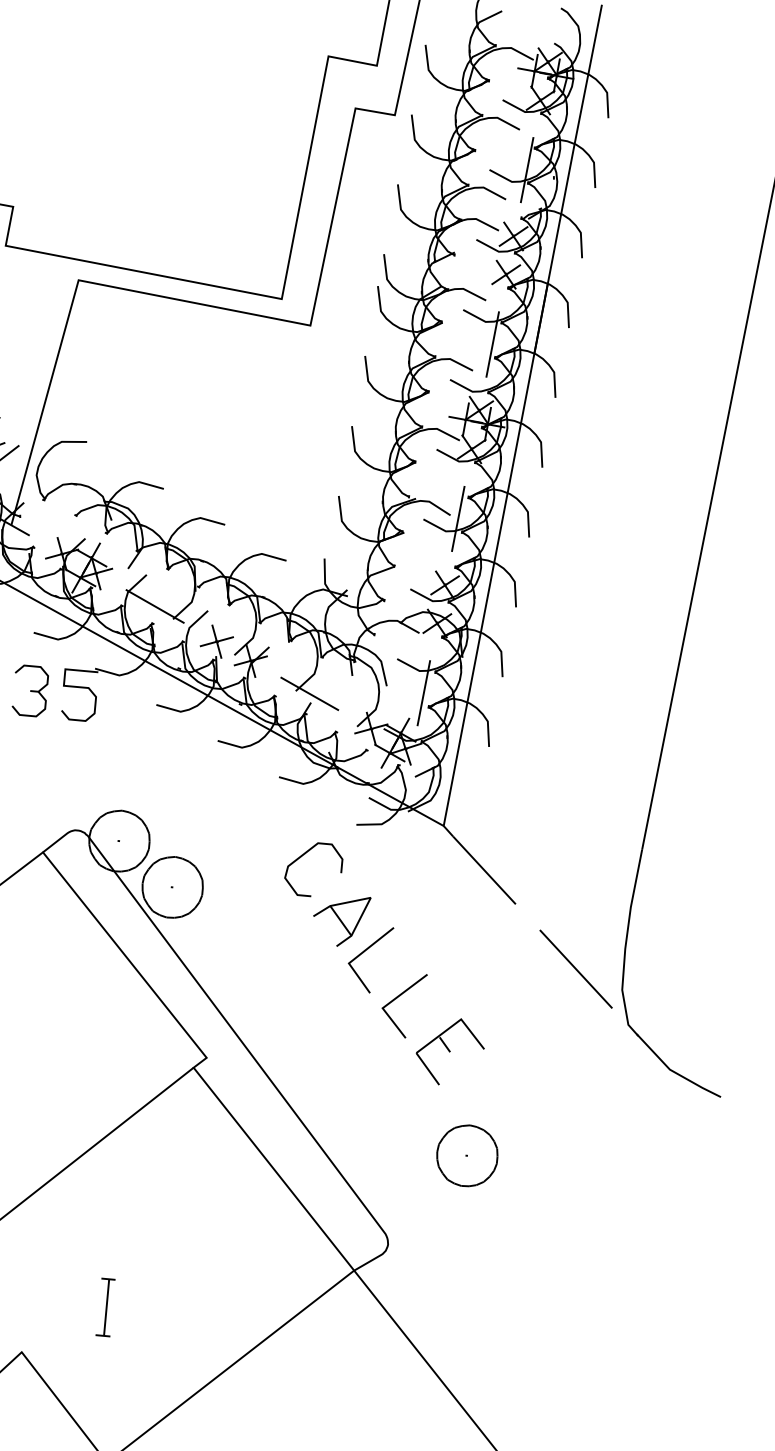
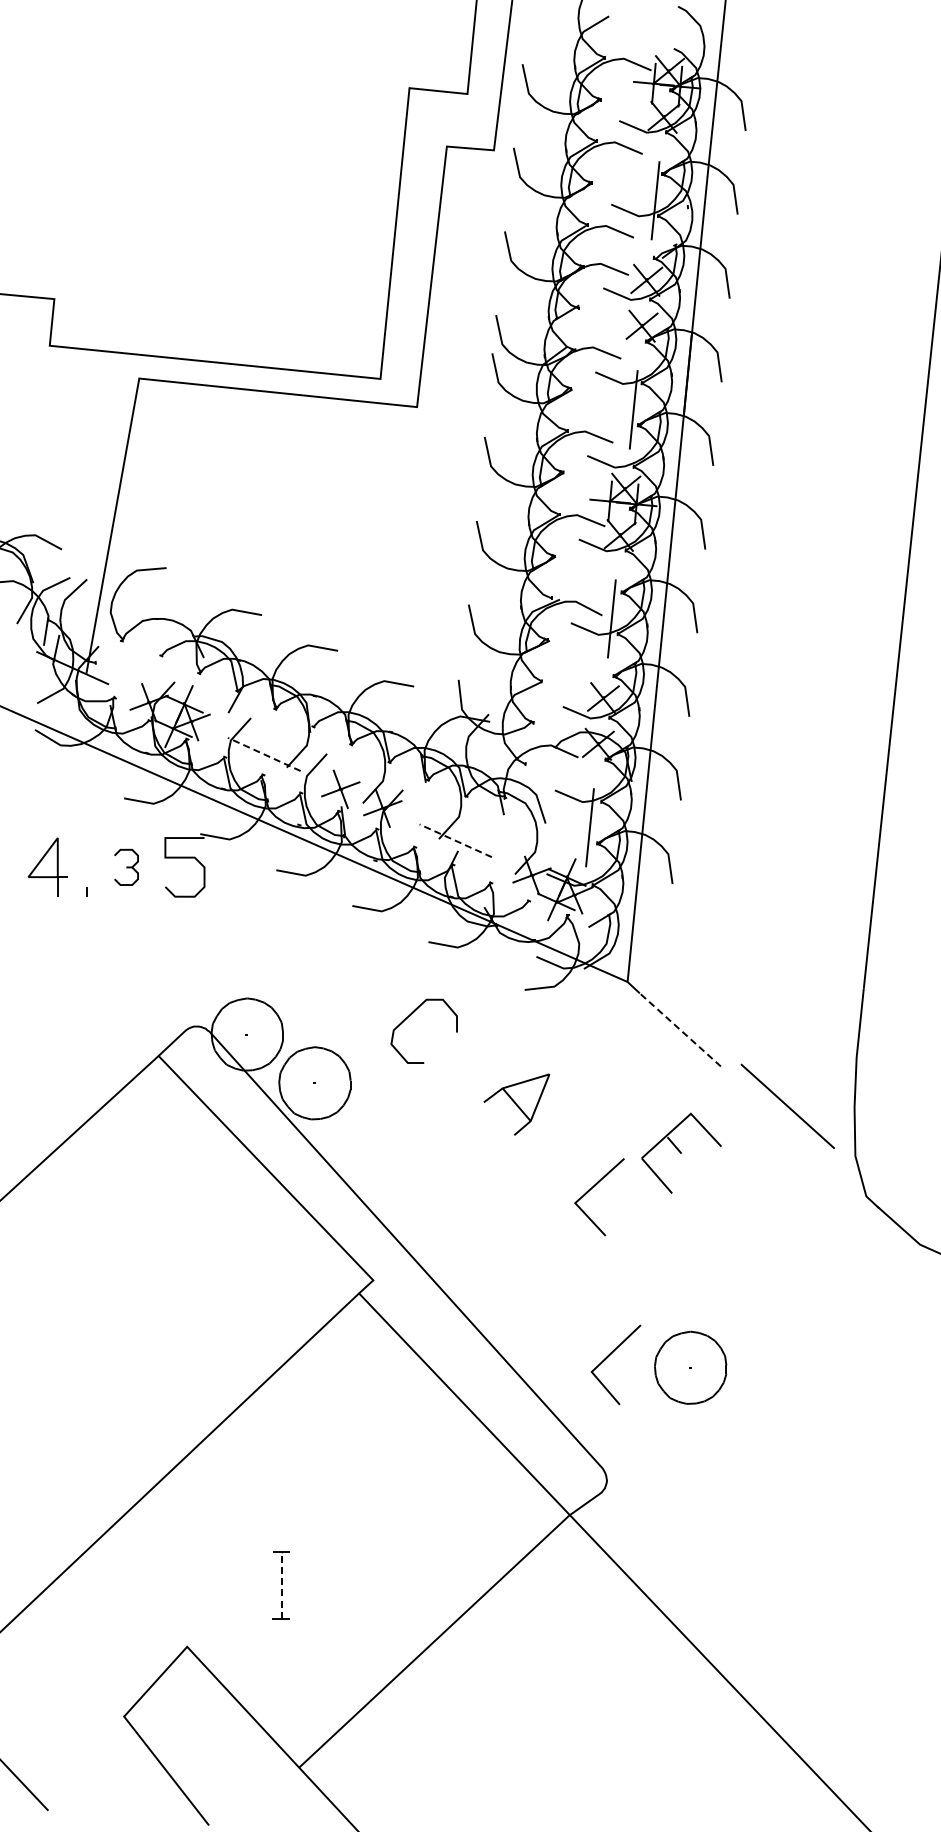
line: (155, 606) -> (264, 754), solid -> dashed
part: (30, 691) -> (126, 867), size x0.6
line: (308, 693) -> (454, 840), solid -> dashed
curve: (304, 855) -> (411, 1015), moved
line: (484, 870) -> (680, 1029), solid -> dashed
line: (364, 952) -> (608, 1357), moved
line: (575, 968) -> (787, 1105), moved
part: (450, 1051) -> (681, 1152), moved
line: (106, 1307) -> (282, 1585), solid -> dashed

